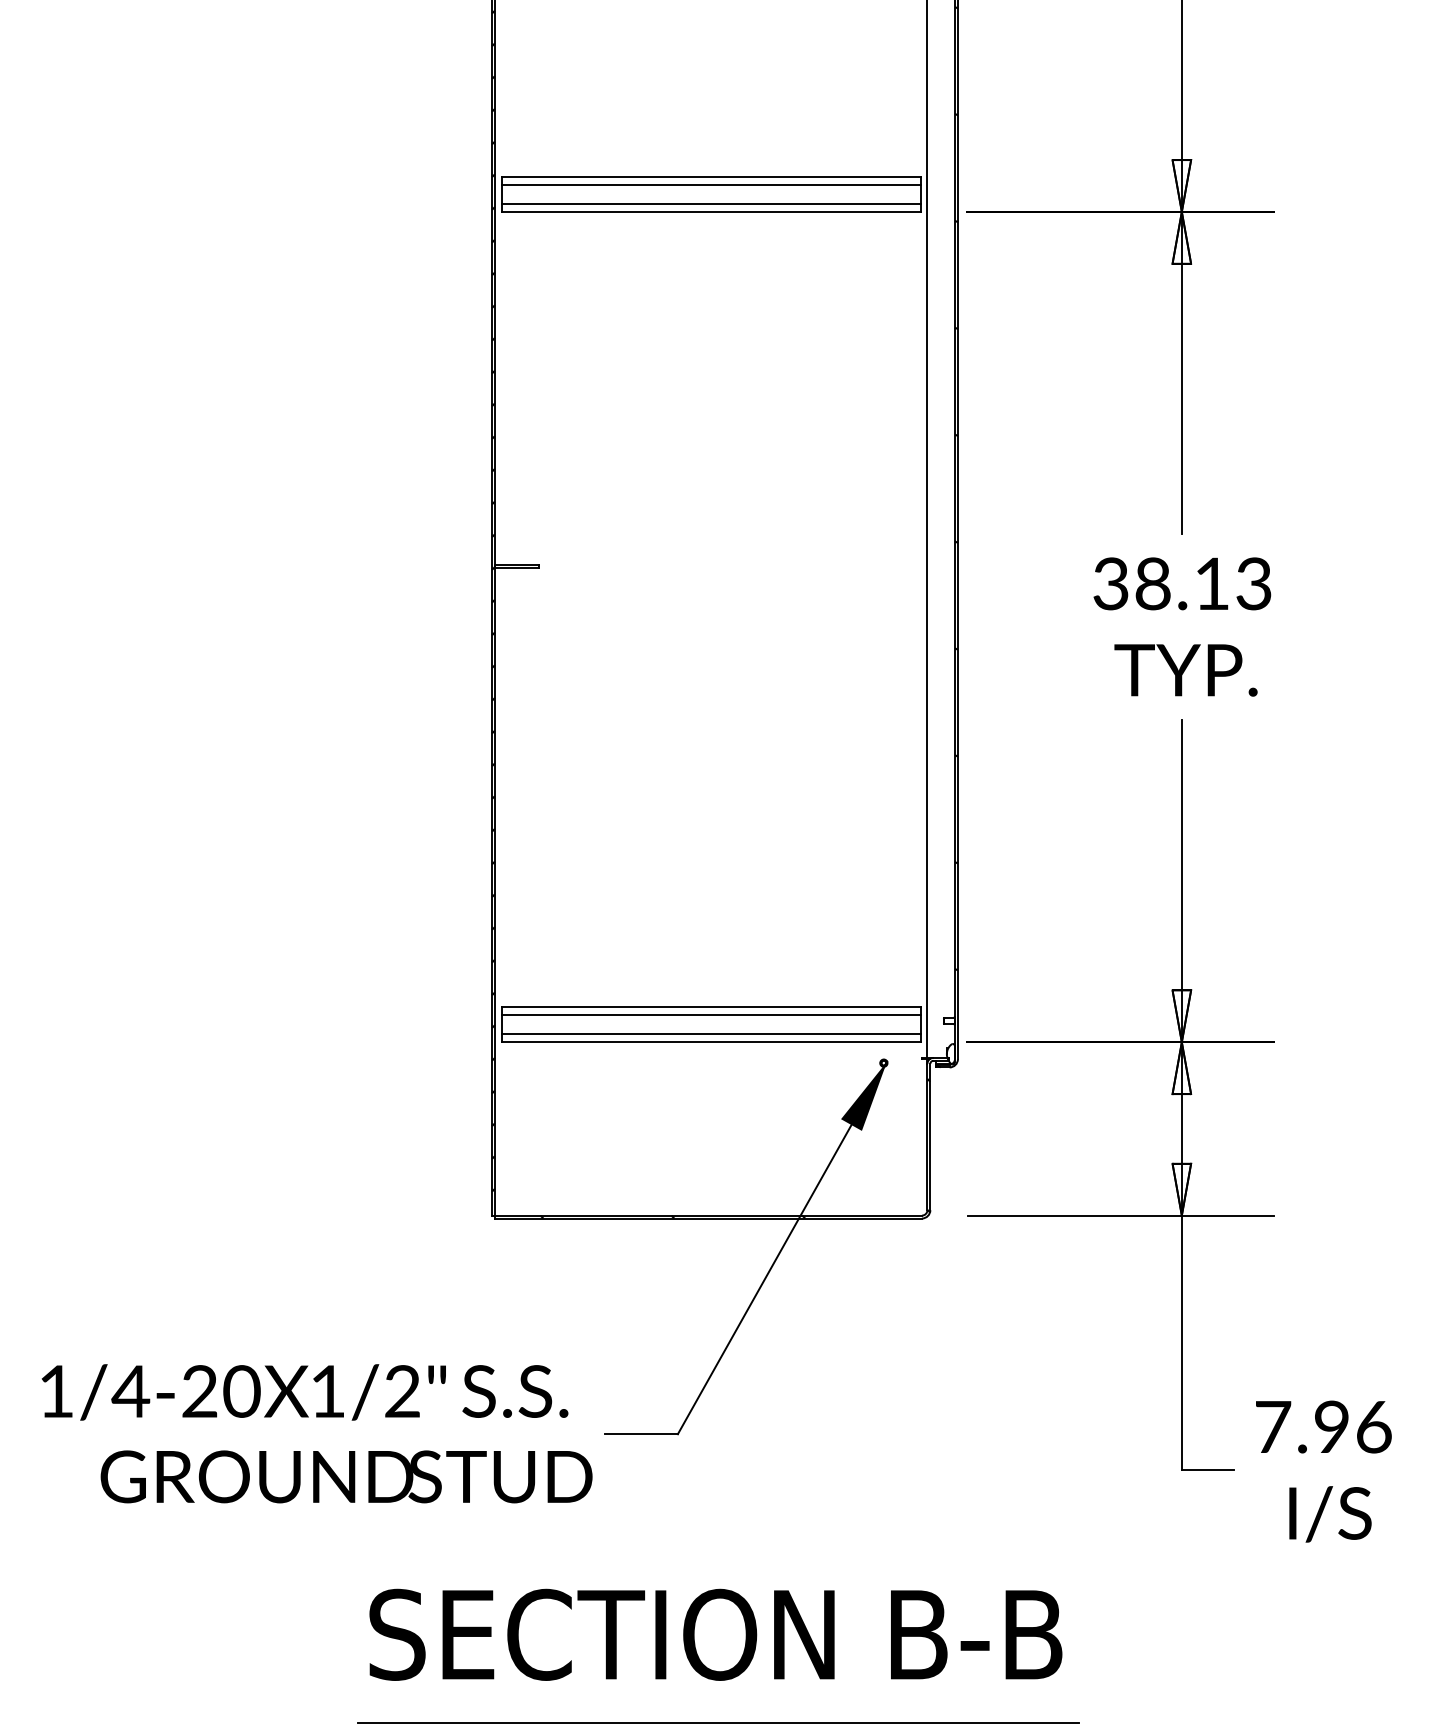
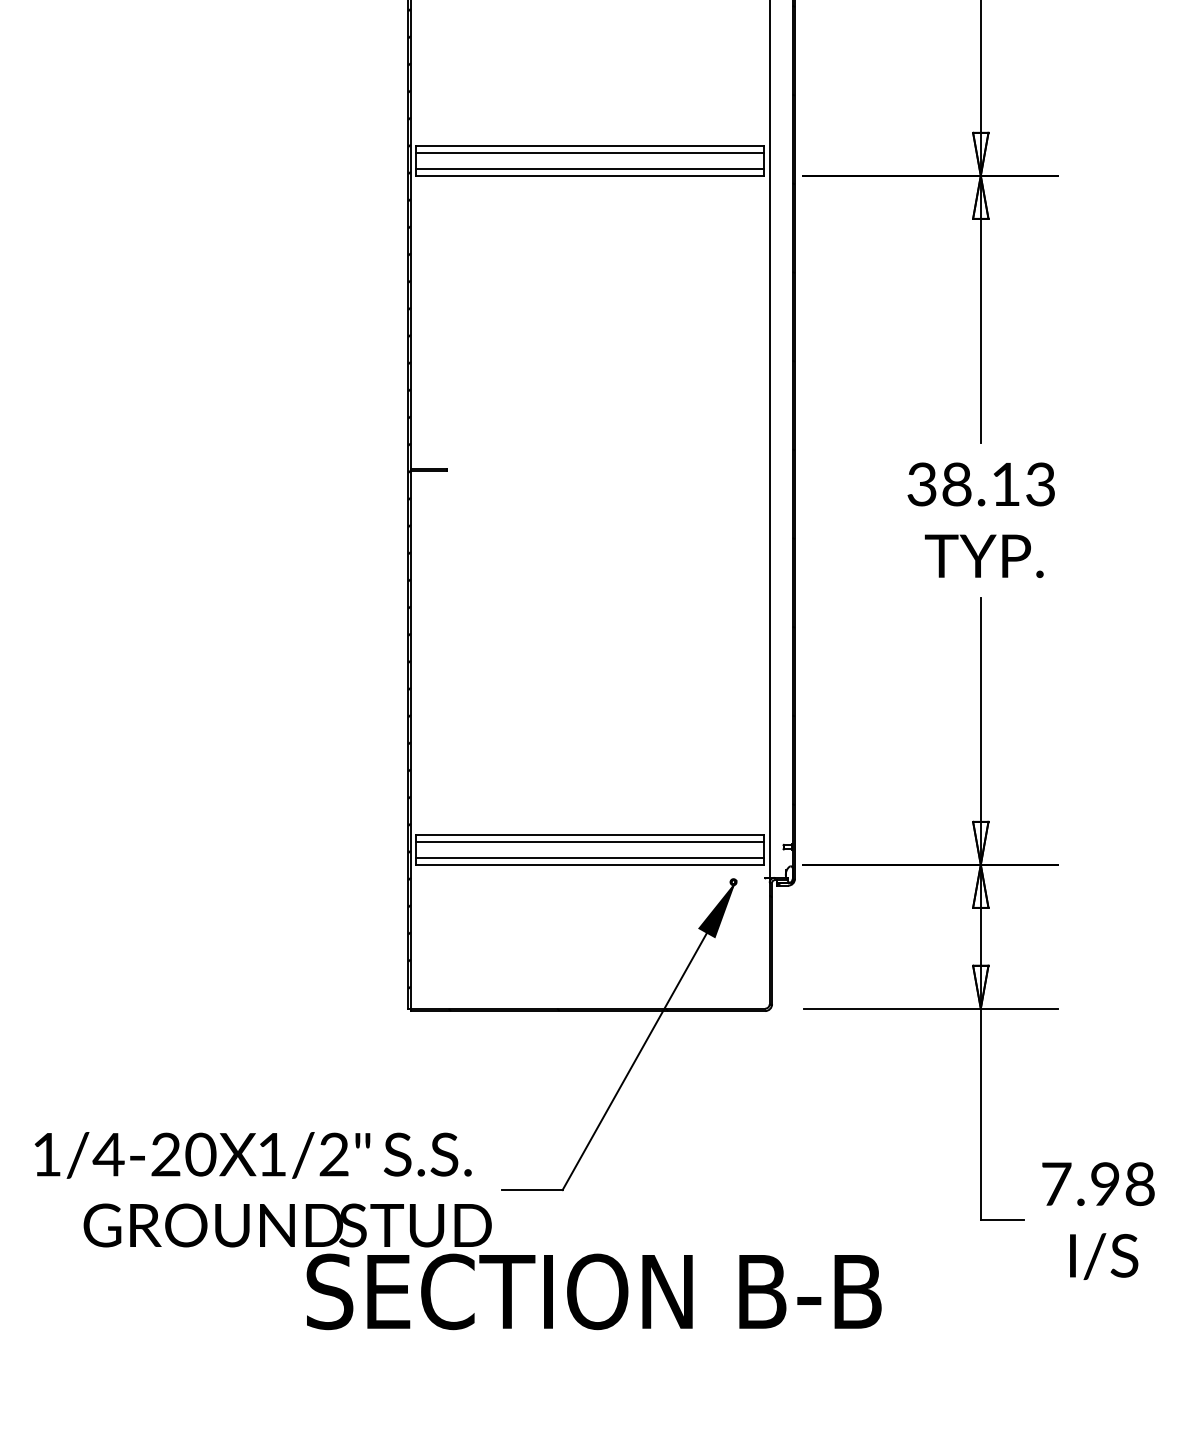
text: (1373, 1426) -> (1139, 1183), 7.96 -> 7.98
text: (715, 1634) -> (593, 1291), moved
line: (718, 1722) -> (596, 1429), removed

